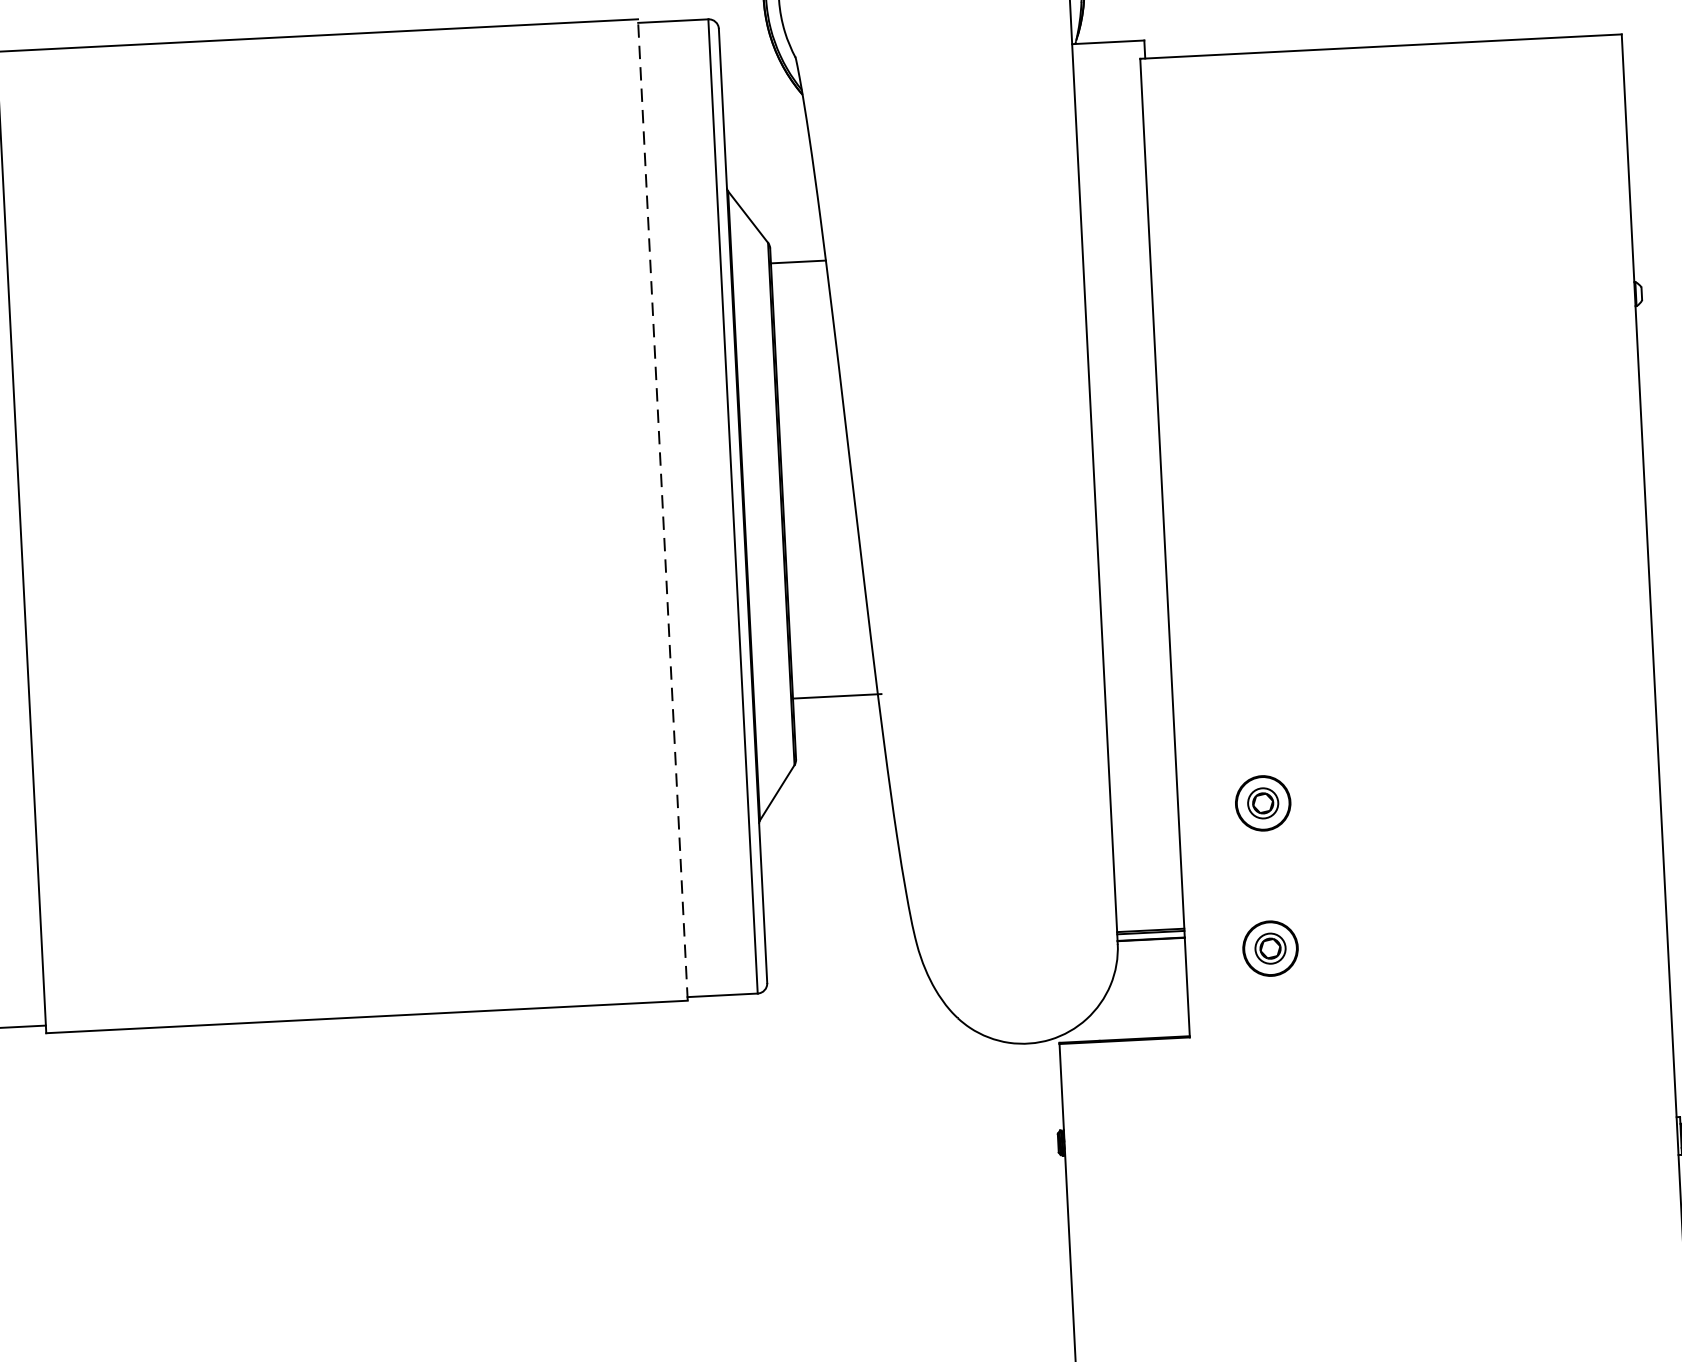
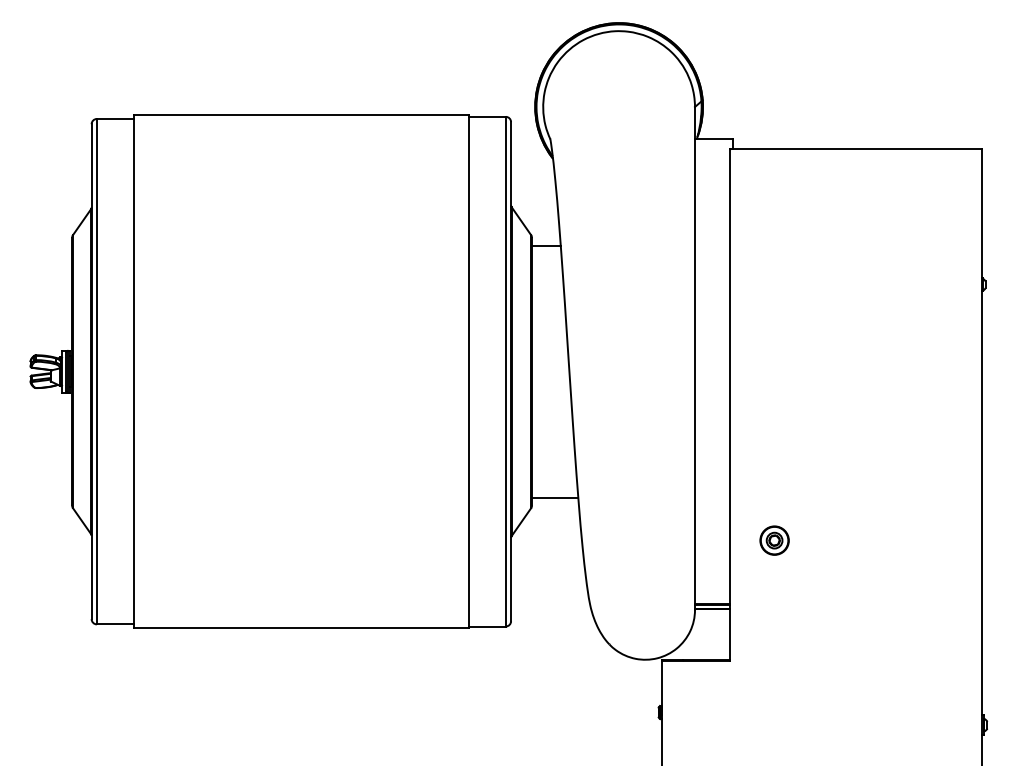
line: (663, 509) -> (469, 371), dashed -> solid
line: (837, 696) -> (555, 497), moved
part: (1270, 948) -> (774, 616), removed

